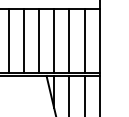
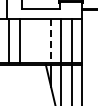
line: (24, 40) -> (30, 40), removed
line: (38, 40) -> (40, 40), removed
line: (54, 42) -> (51, 41), solid -> dashed

